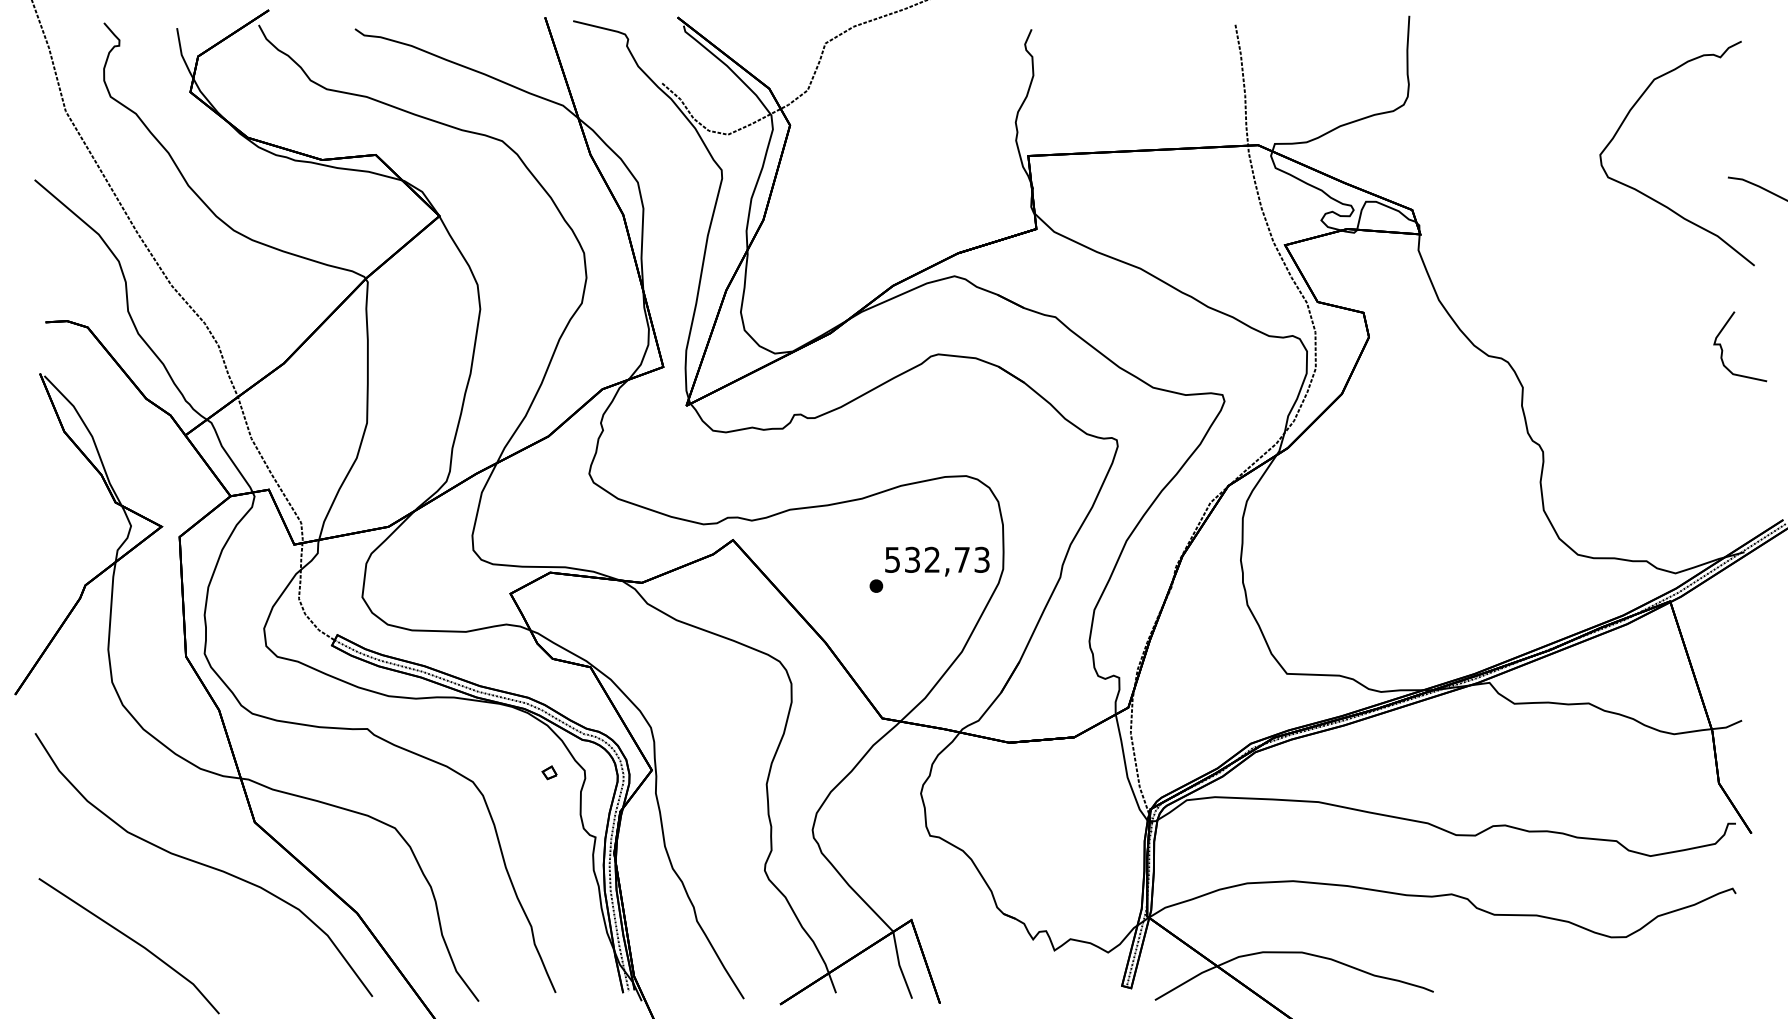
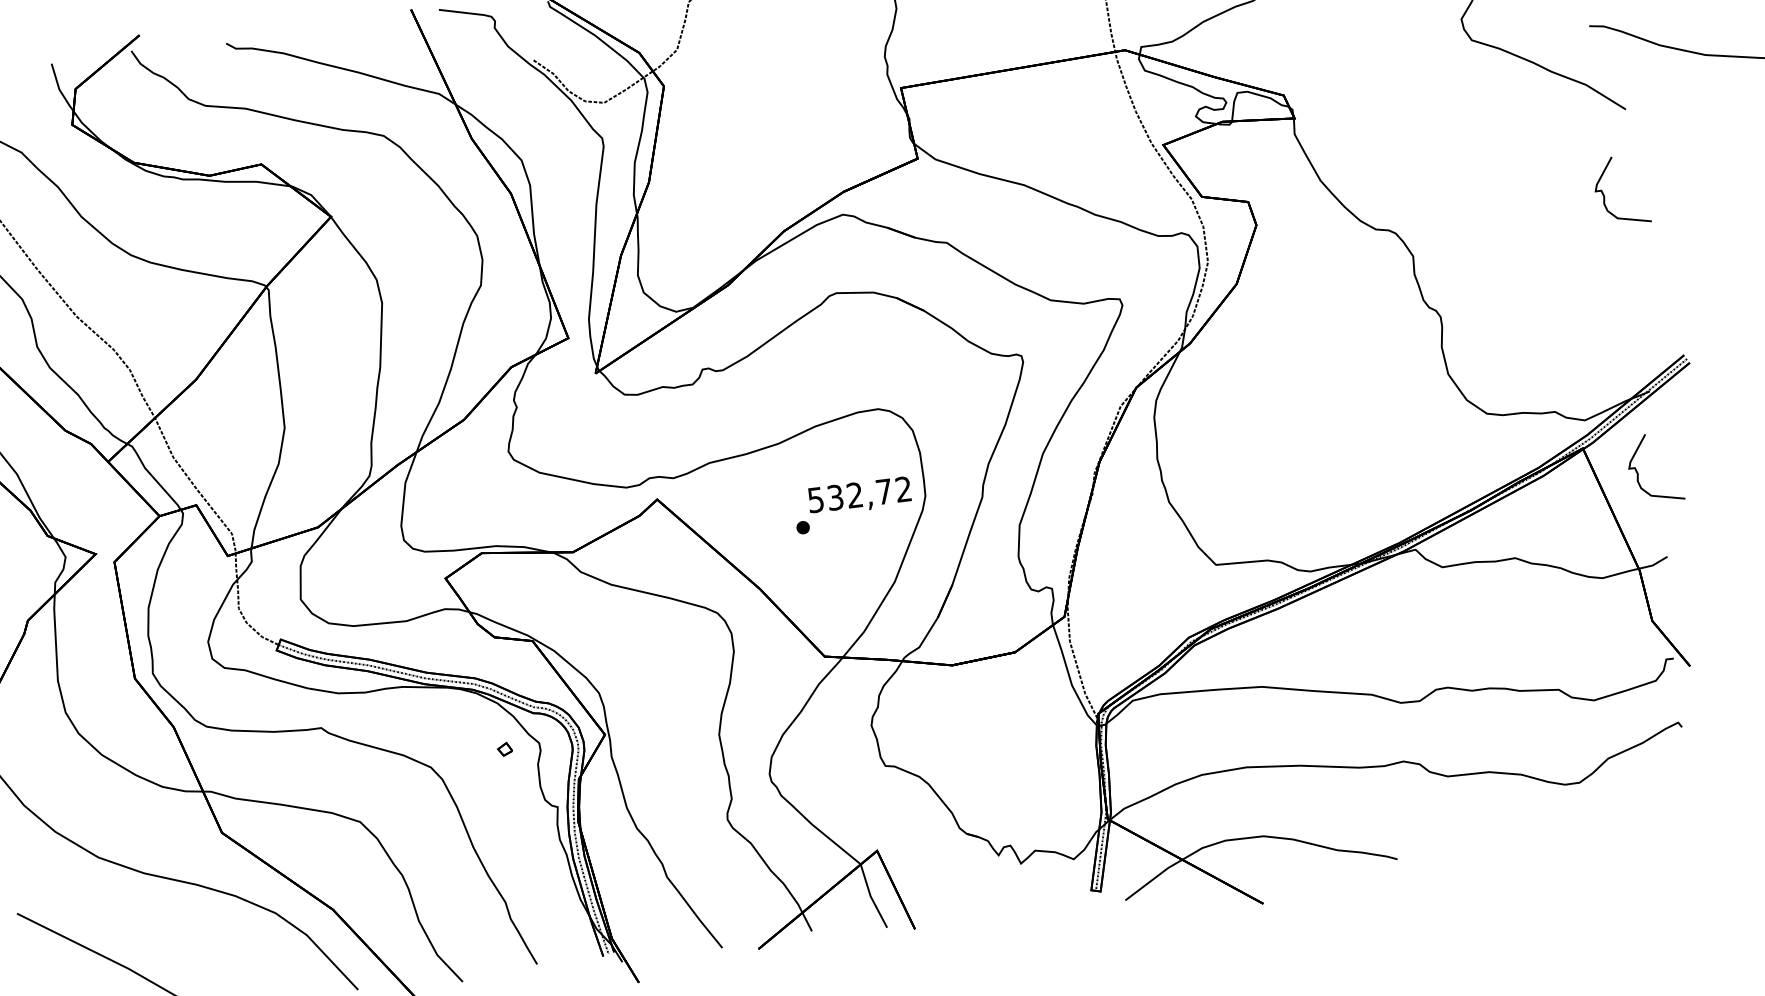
text: (981, 559) -> (903, 489), 532,73 -> 532,72
curve: (1723, 633) -> (1638, 473), added

